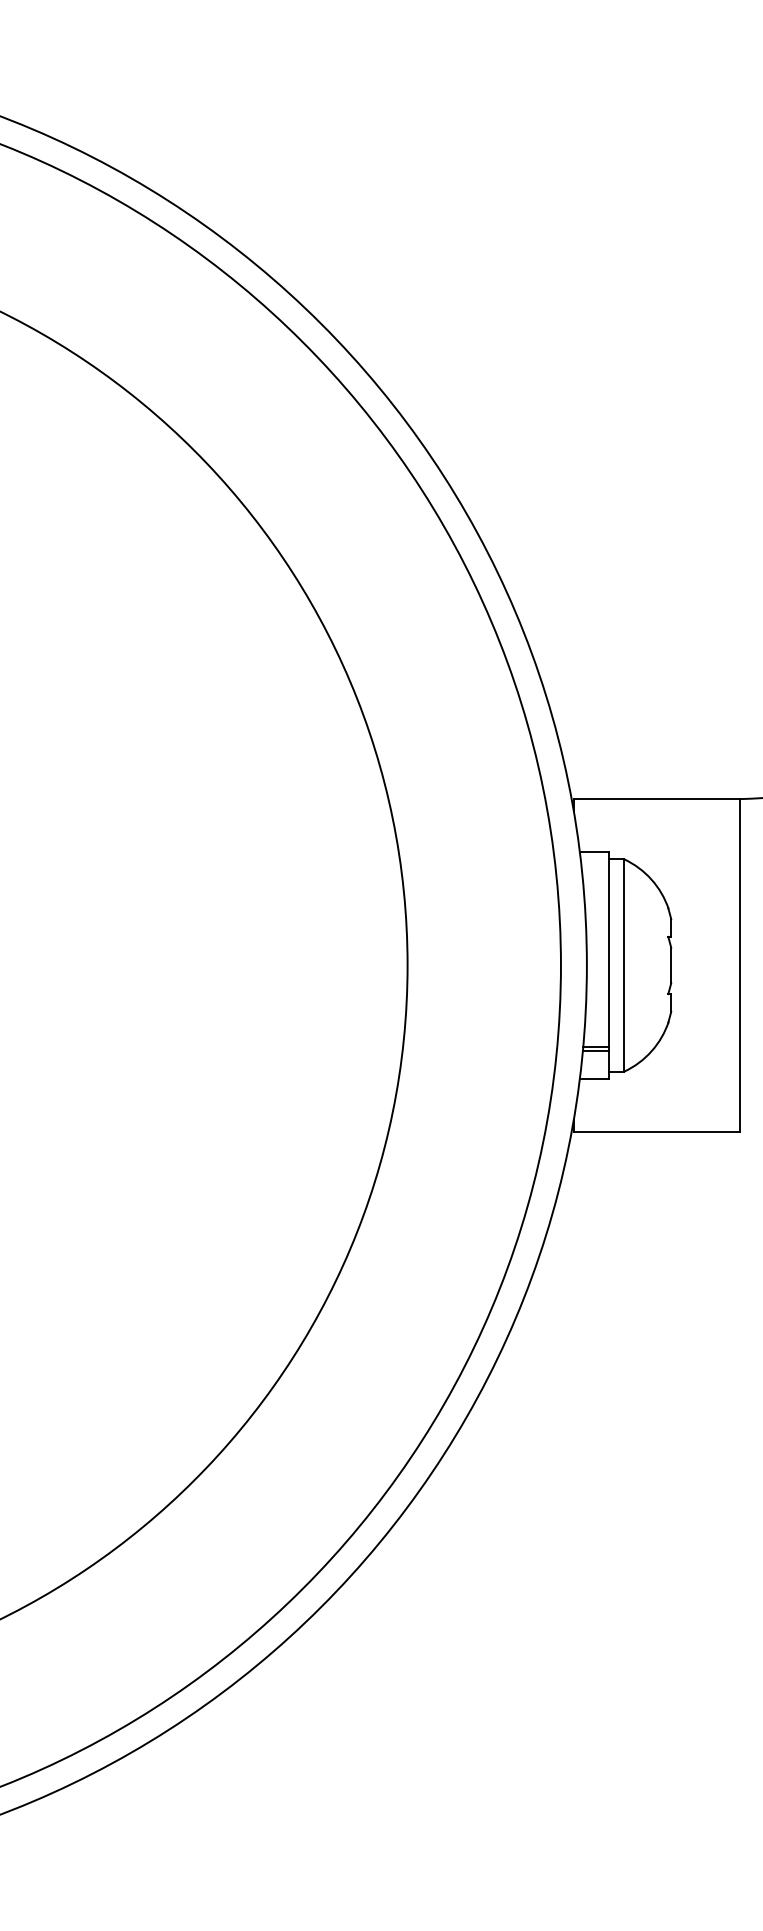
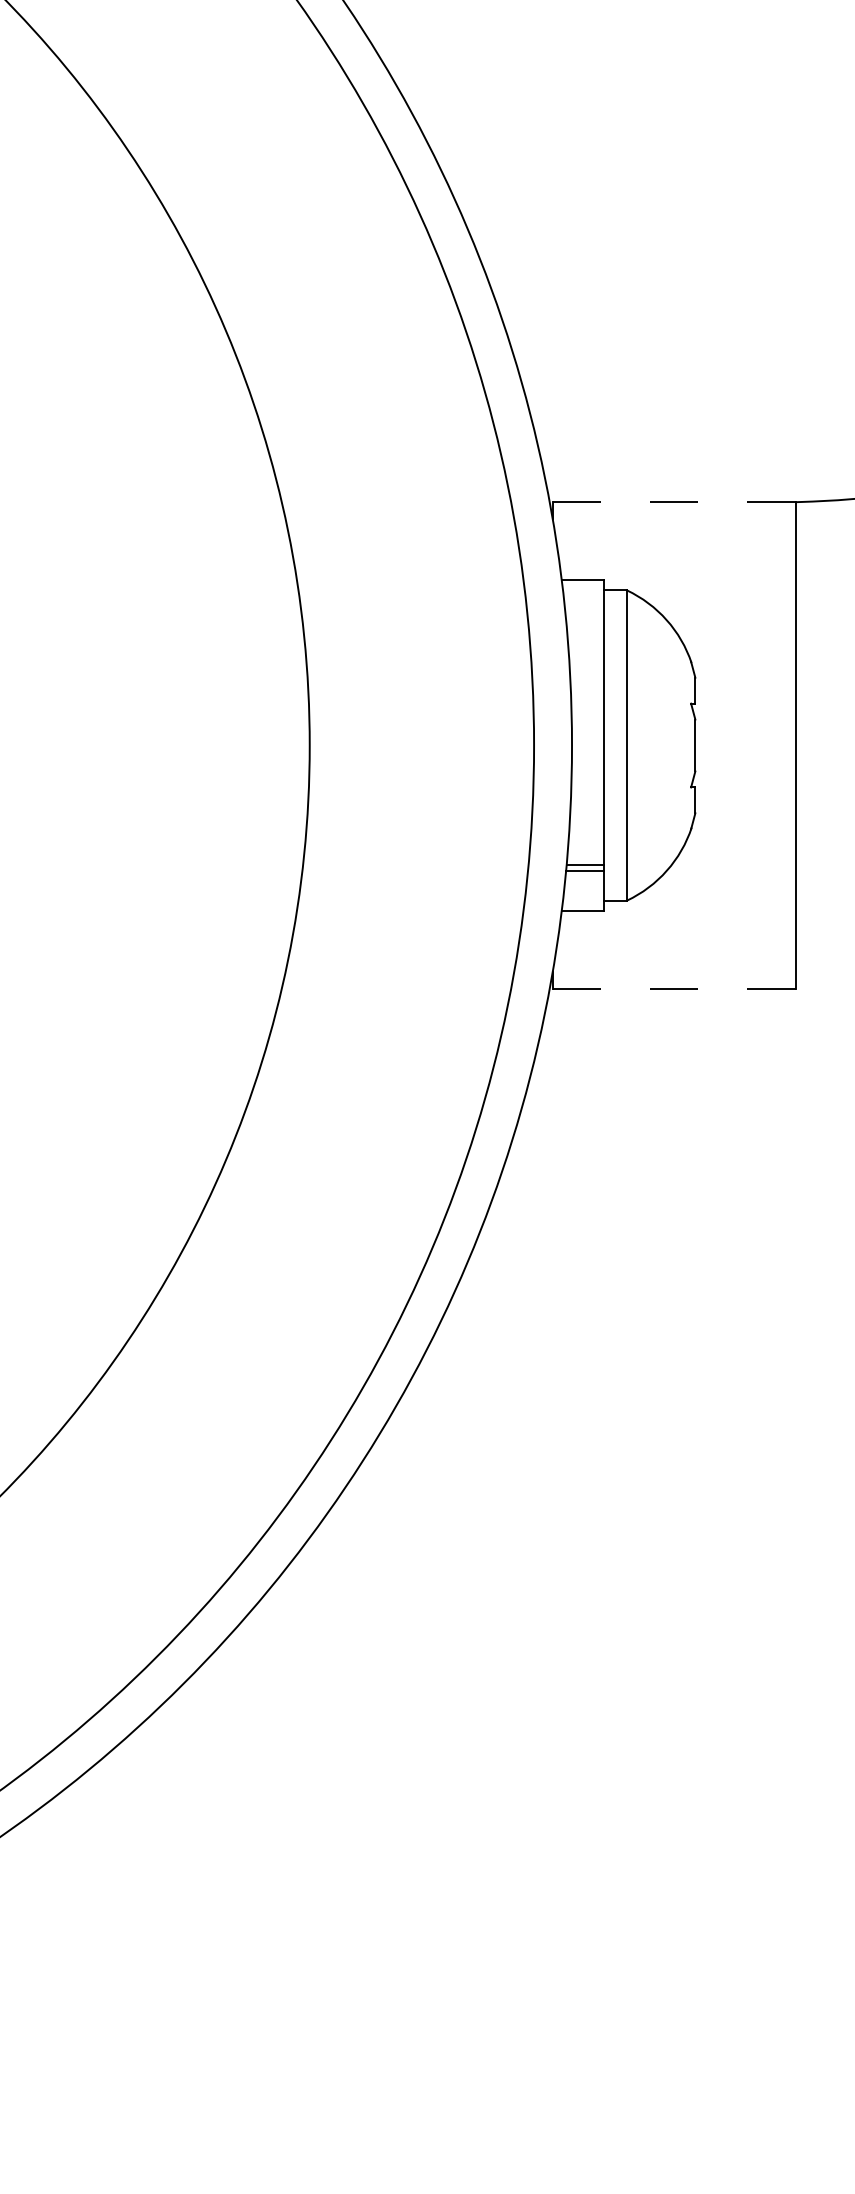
line: (657, 799) -> (675, 502), solid -> dashed
line: (657, 1131) -> (675, 988), solid -> dashed

